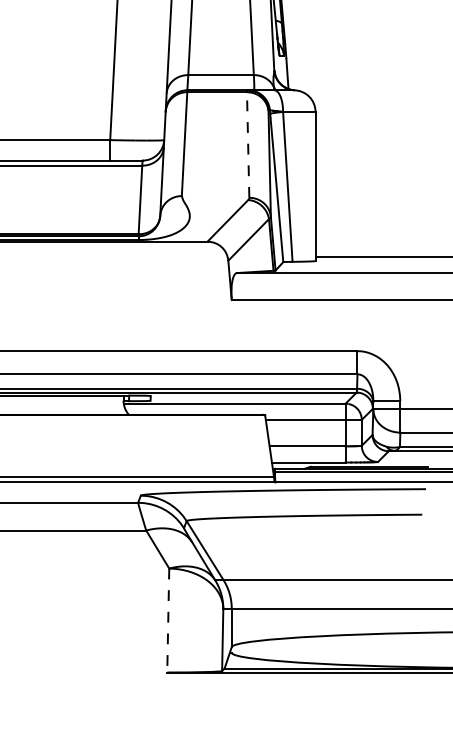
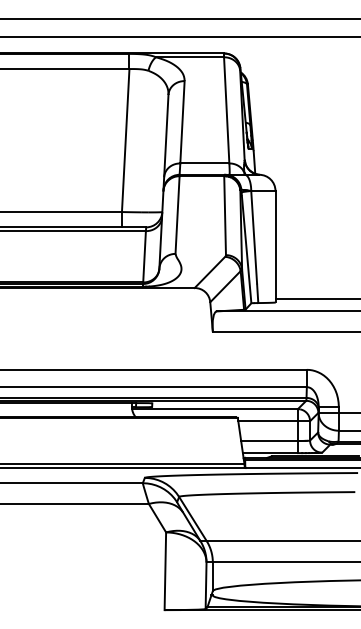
line: (248, 144) -> (225, 215), dashed -> solid
line: (168, 620) -> (165, 571), dashed -> solid

